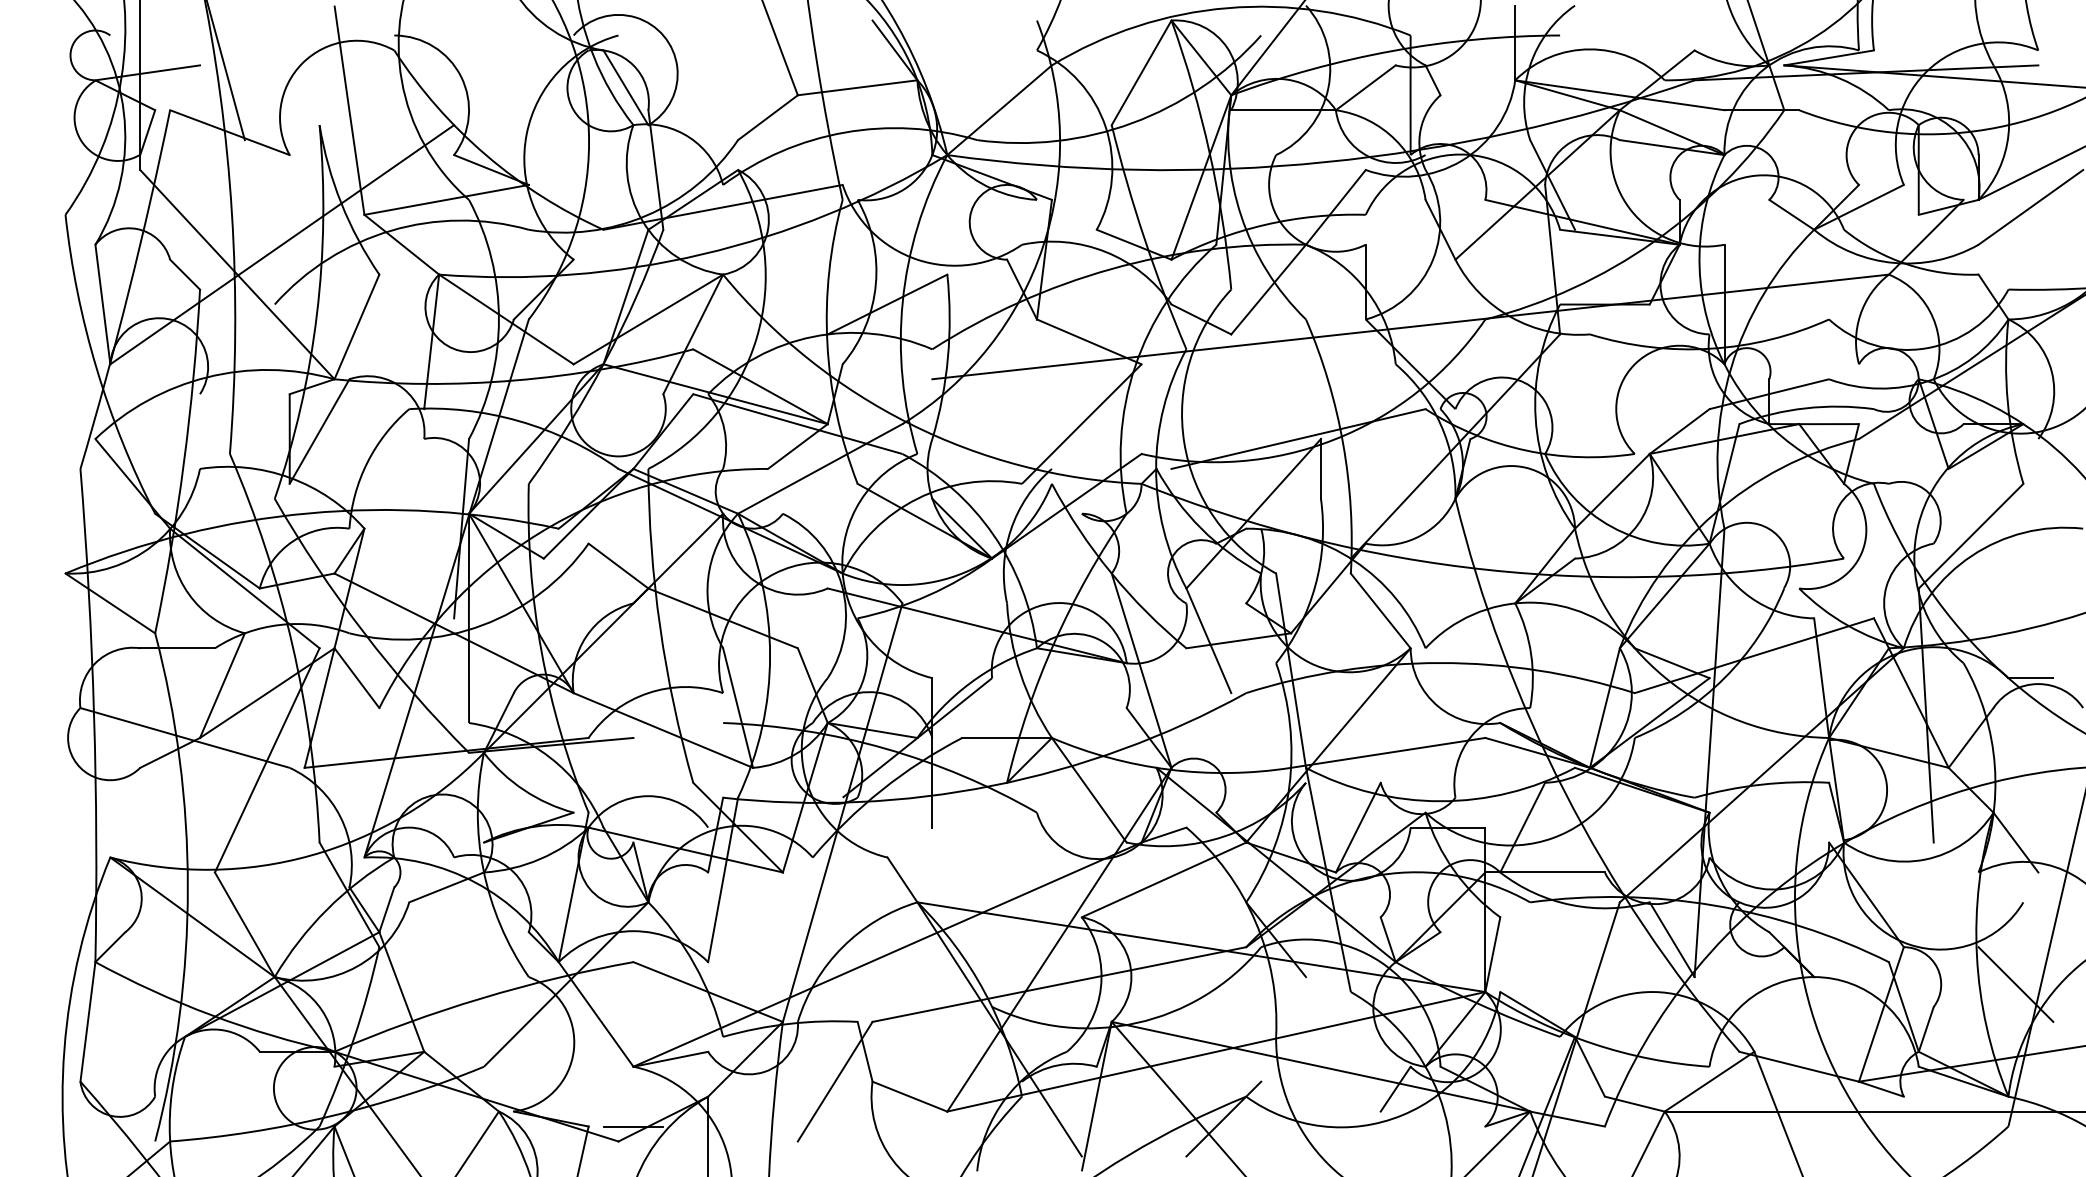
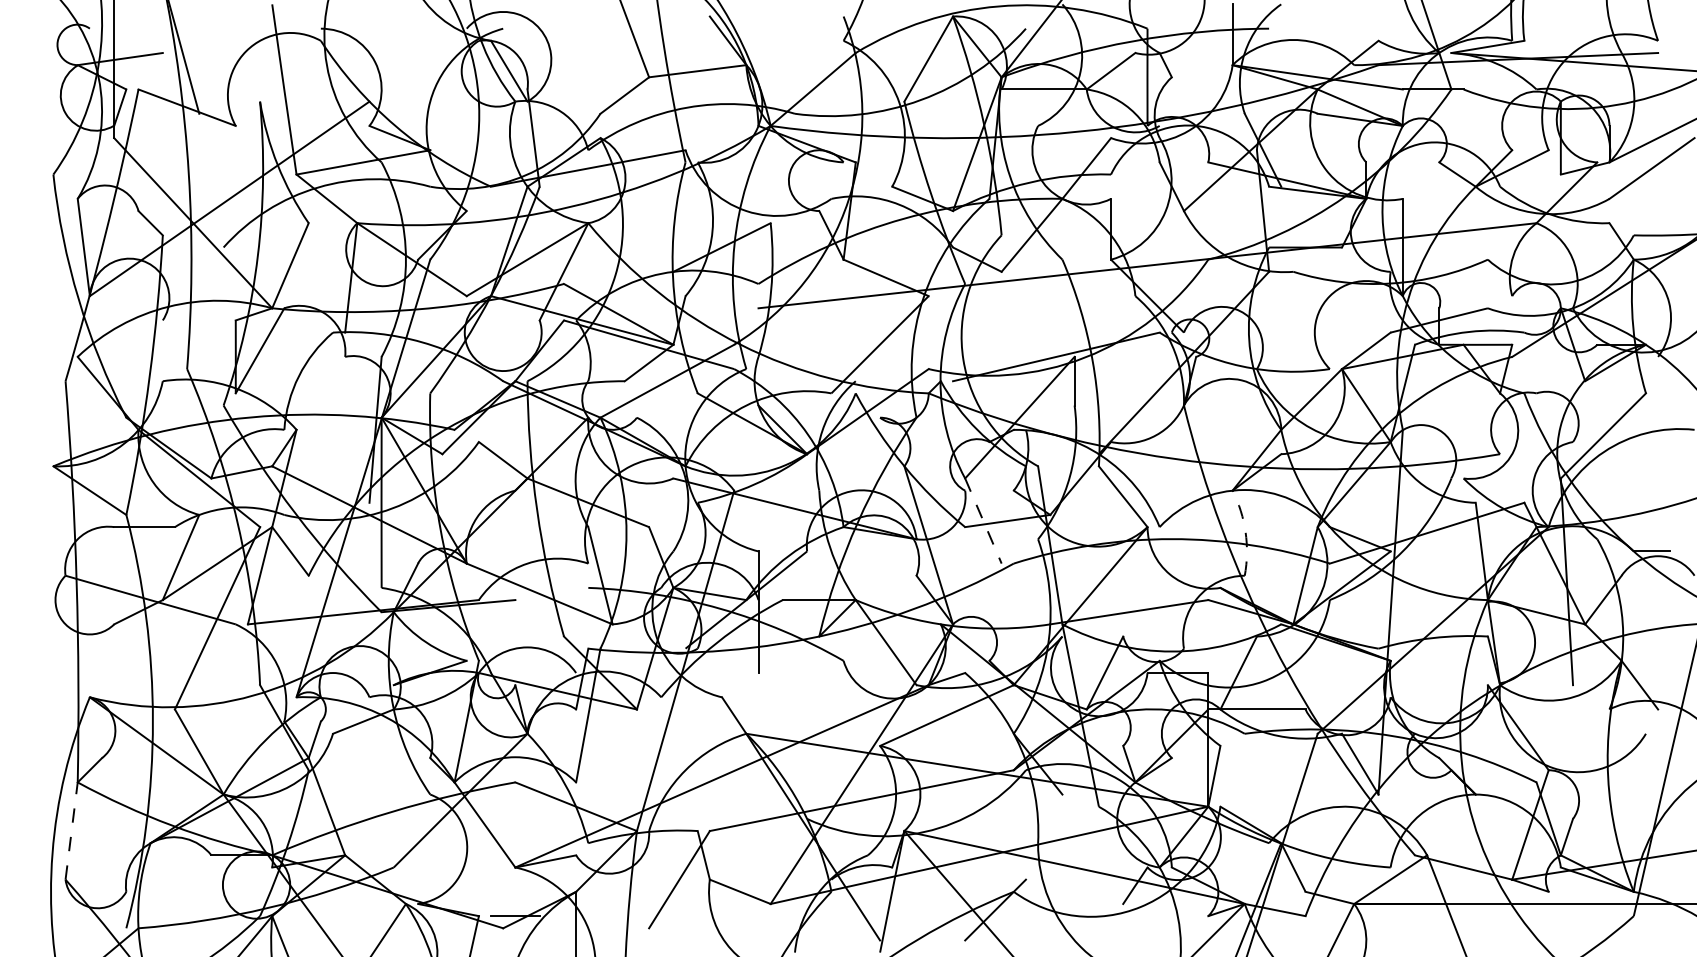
line: (1208, 640) -> (983, 520), solid -> dashed
arc: (1531, 654) -> (1245, 532), solid -> dashed
line: (2015, 984) -> (1639, 800), removed
line: (88, 1021) -> (72, 830), solid -> dashed

